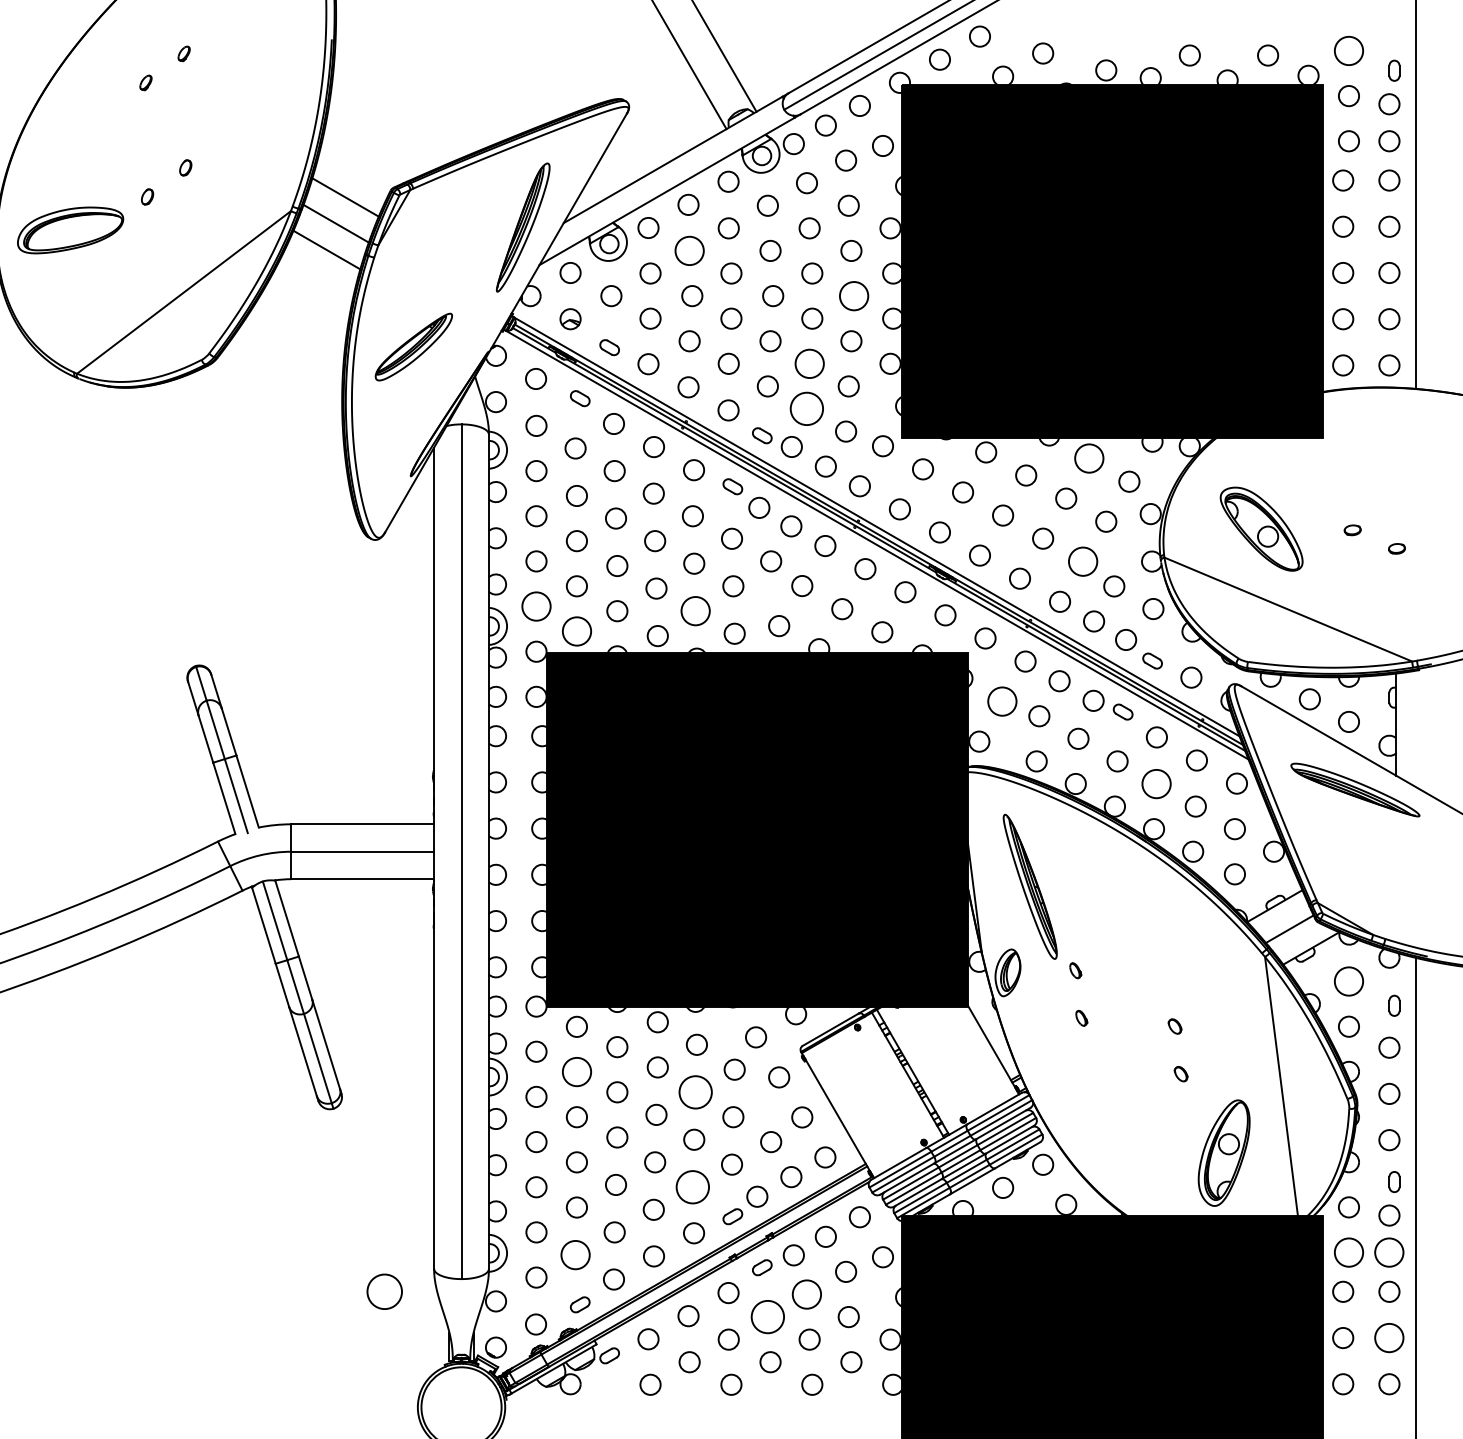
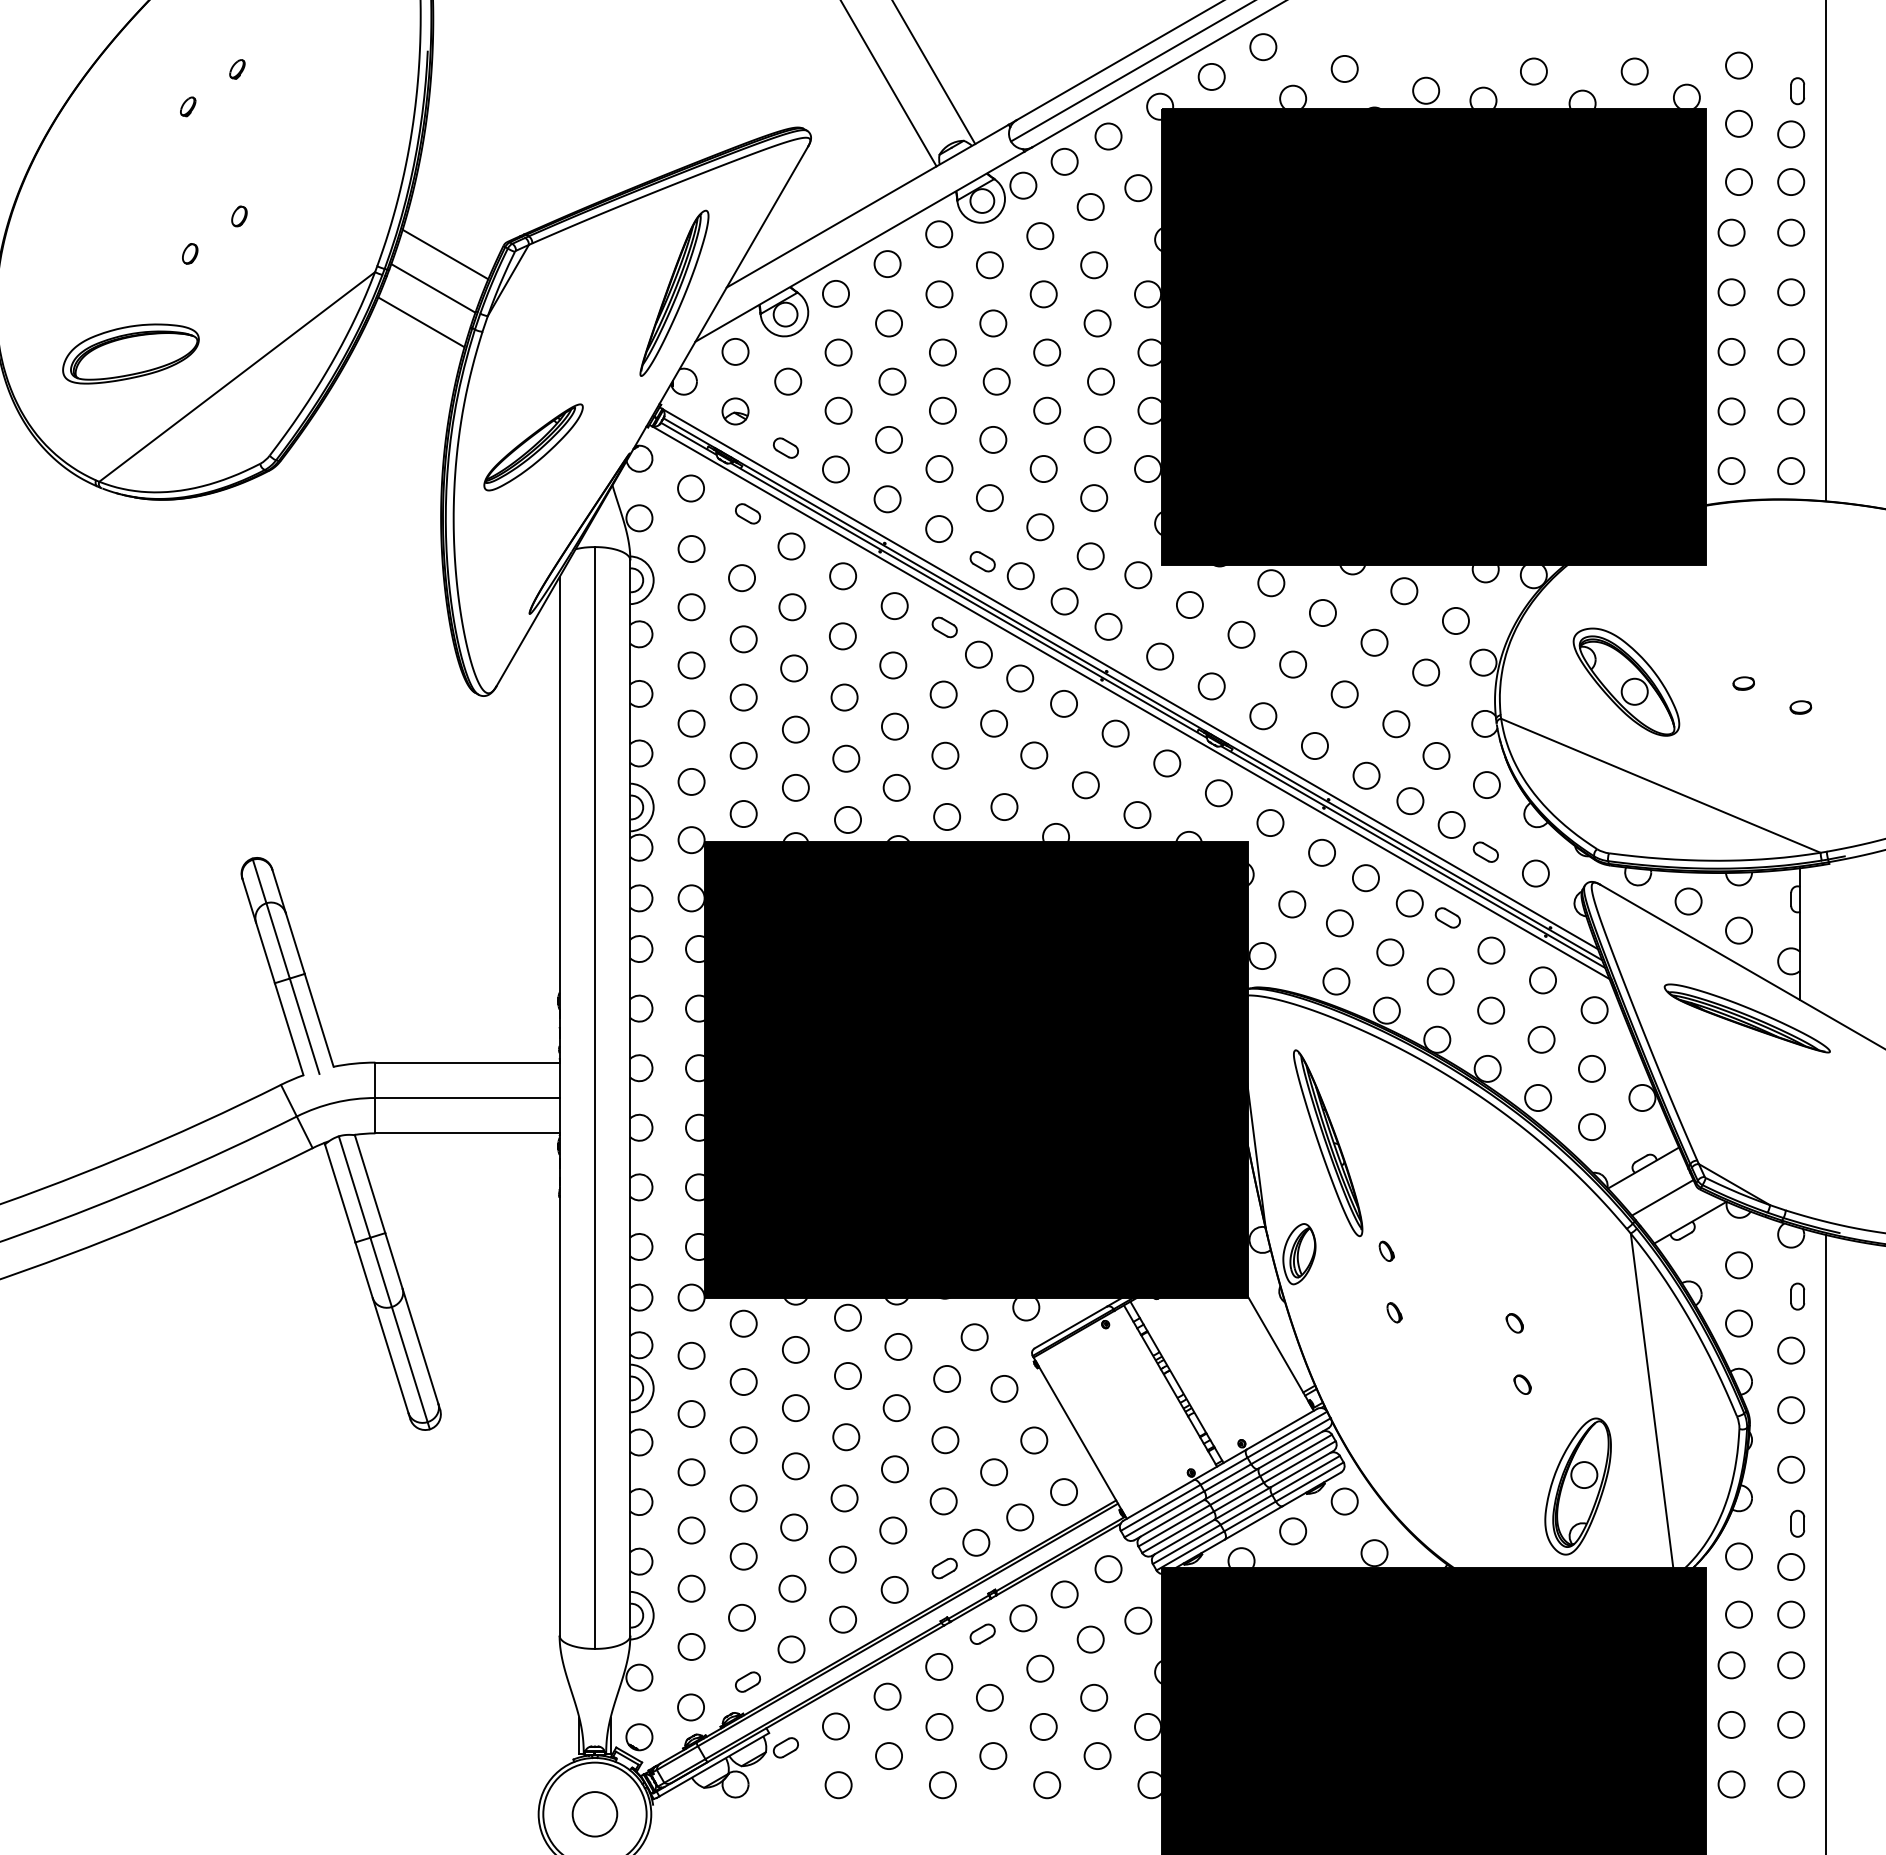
circle: (1348, 50) -> (1738, 65), size x0.71
part: (70, 230) -> (130, 353), moved
circle: (689, 250) -> (888, 323), size x0.71
circle: (853, 295) -> (1100, 381), size x0.71
circle: (809, 363) -> (1043, 468), size x0.71
circle: (807, 409) -> (1040, 527), size x0.62
circle: (1089, 458) -> (1404, 591), size x0.71
circle: (1083, 562) -> (1396, 724), size x0.71
circle: (536, 606) -> (691, 781), size x0.71
circle: (695, 610) -> (896, 787), size x0.71
circle: (576, 631) -> (743, 813), size x0.71
circle: (1002, 701) -> (1292, 904), size x0.71
circle: (1156, 783) -> (1491, 1010), size x0.71
circle: (1348, 981) -> (1738, 1265), size x0.71
circle: (576, 1071) -> (743, 1381), size x0.71
circle: (695, 1091) -> (896, 1407), size x0.62
circle: (693, 1187) -> (893, 1530), size x0.62
circle: (1348, 1252) -> (1738, 1614), size x0.71
circle: (1389, 1252) -> (1791, 1614), size x0.71
circle: (575, 1254) -> (741, 1617), size x0.71
circle: (384, 1291) -> (594, 1814), moved
circle: (807, 1294) -> (1040, 1668), size x0.71
circle: (767, 1316) -> (989, 1697), size x0.62
circle: (1389, 1337) -> (1791, 1724), size x0.71

